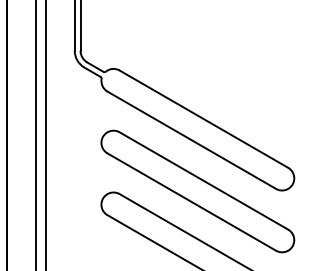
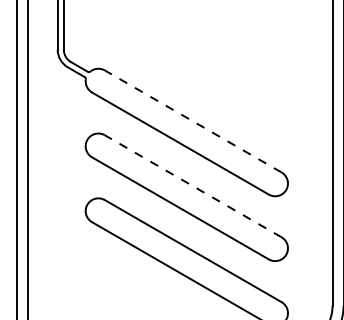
line: (203, 119) -> (192, 121), solid -> dashed
line: (203, 181) -> (192, 186), solid -> dashed

